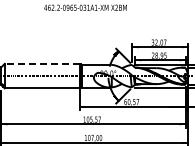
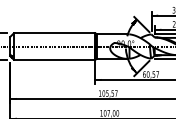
line: (42, 63) -> (54, 32), dashed -> solid

